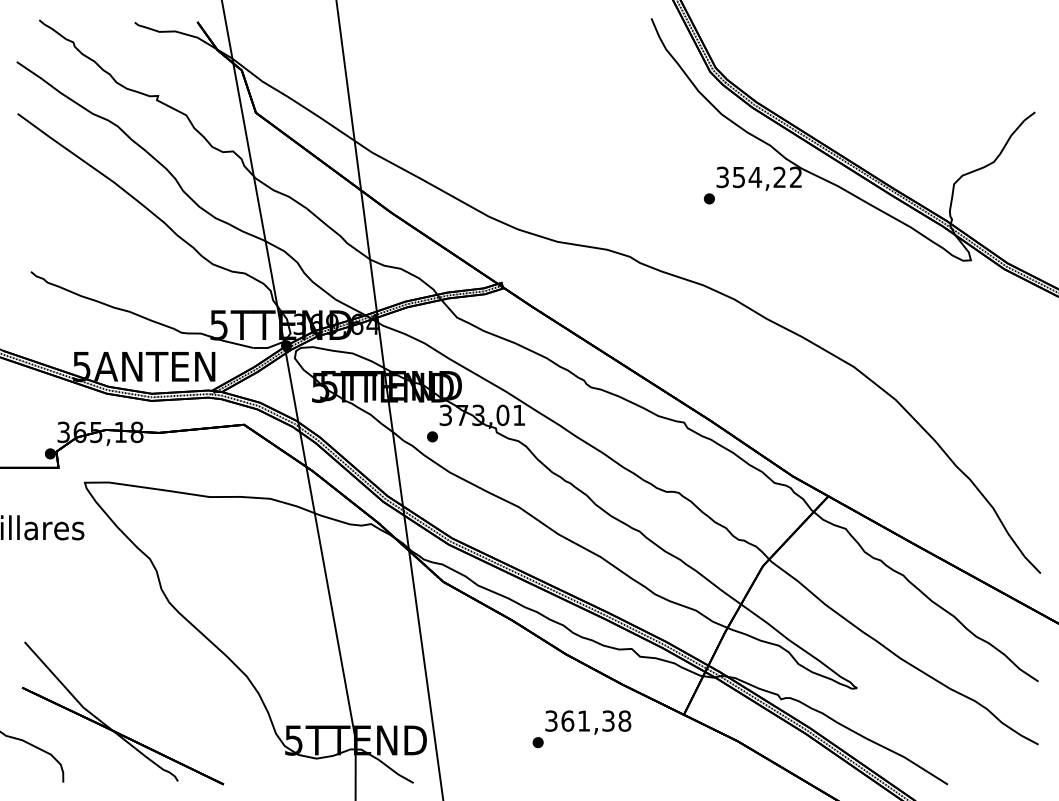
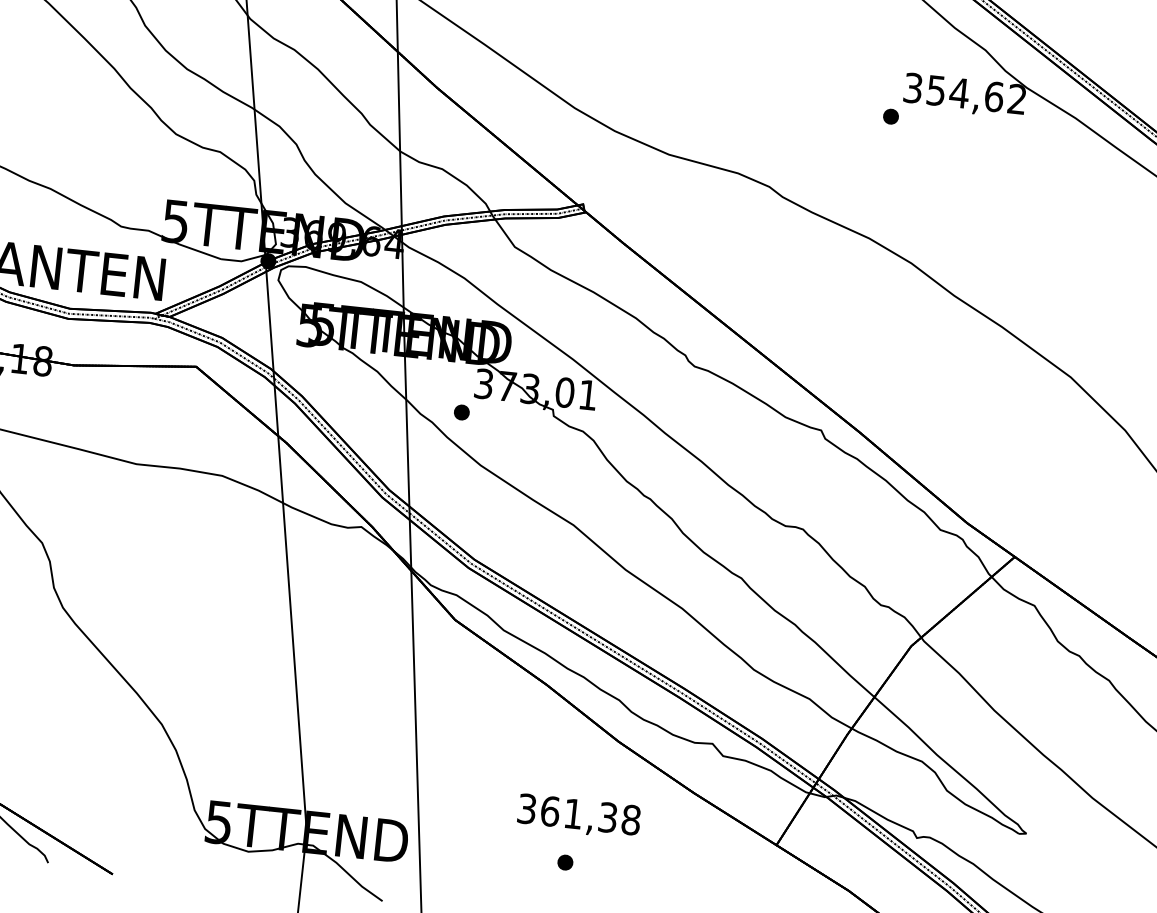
text: (779, 177) -> (993, 96), 354,22 -> 354,62
text: (588, 722) -> (579, 816), moved

